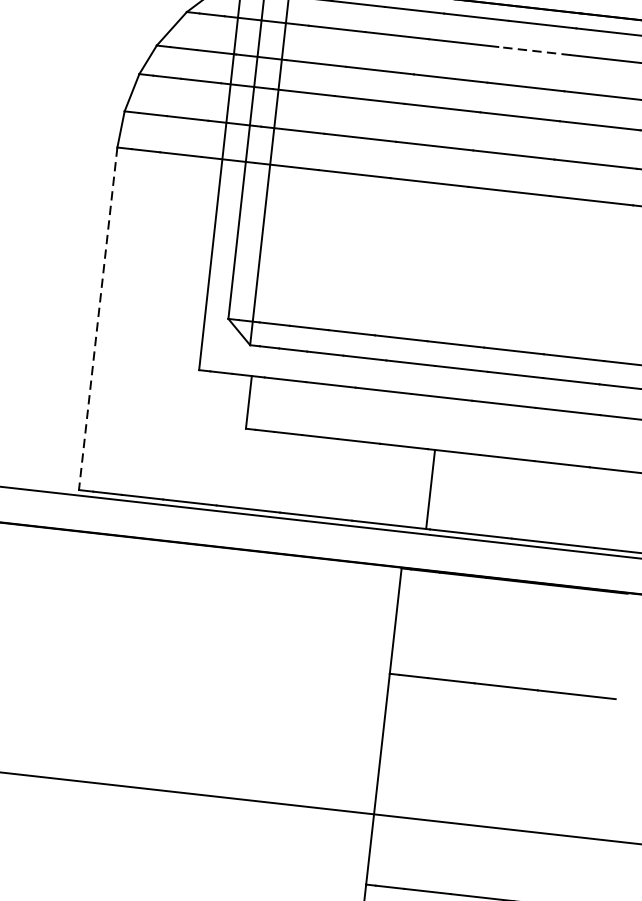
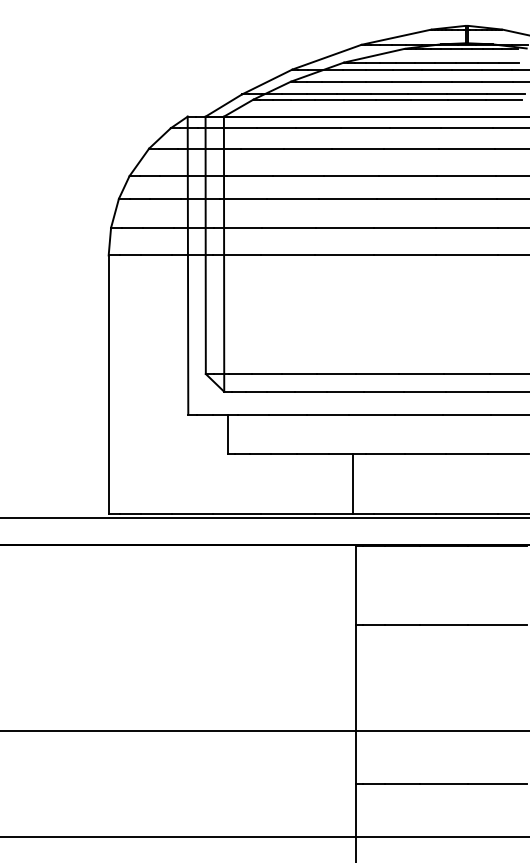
line: (534, 50) -> (411, 148), dashed -> solid
line: (97, 319) -> (108, 385), dashed -> solid
line: (430, 489) -> (352, 484), moved

